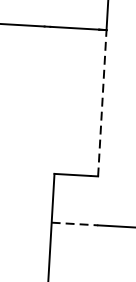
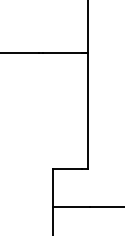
line: (102, 103) -> (87, 111), dashed -> solid
line: (76, 224) -> (72, 207), dashed -> solid

